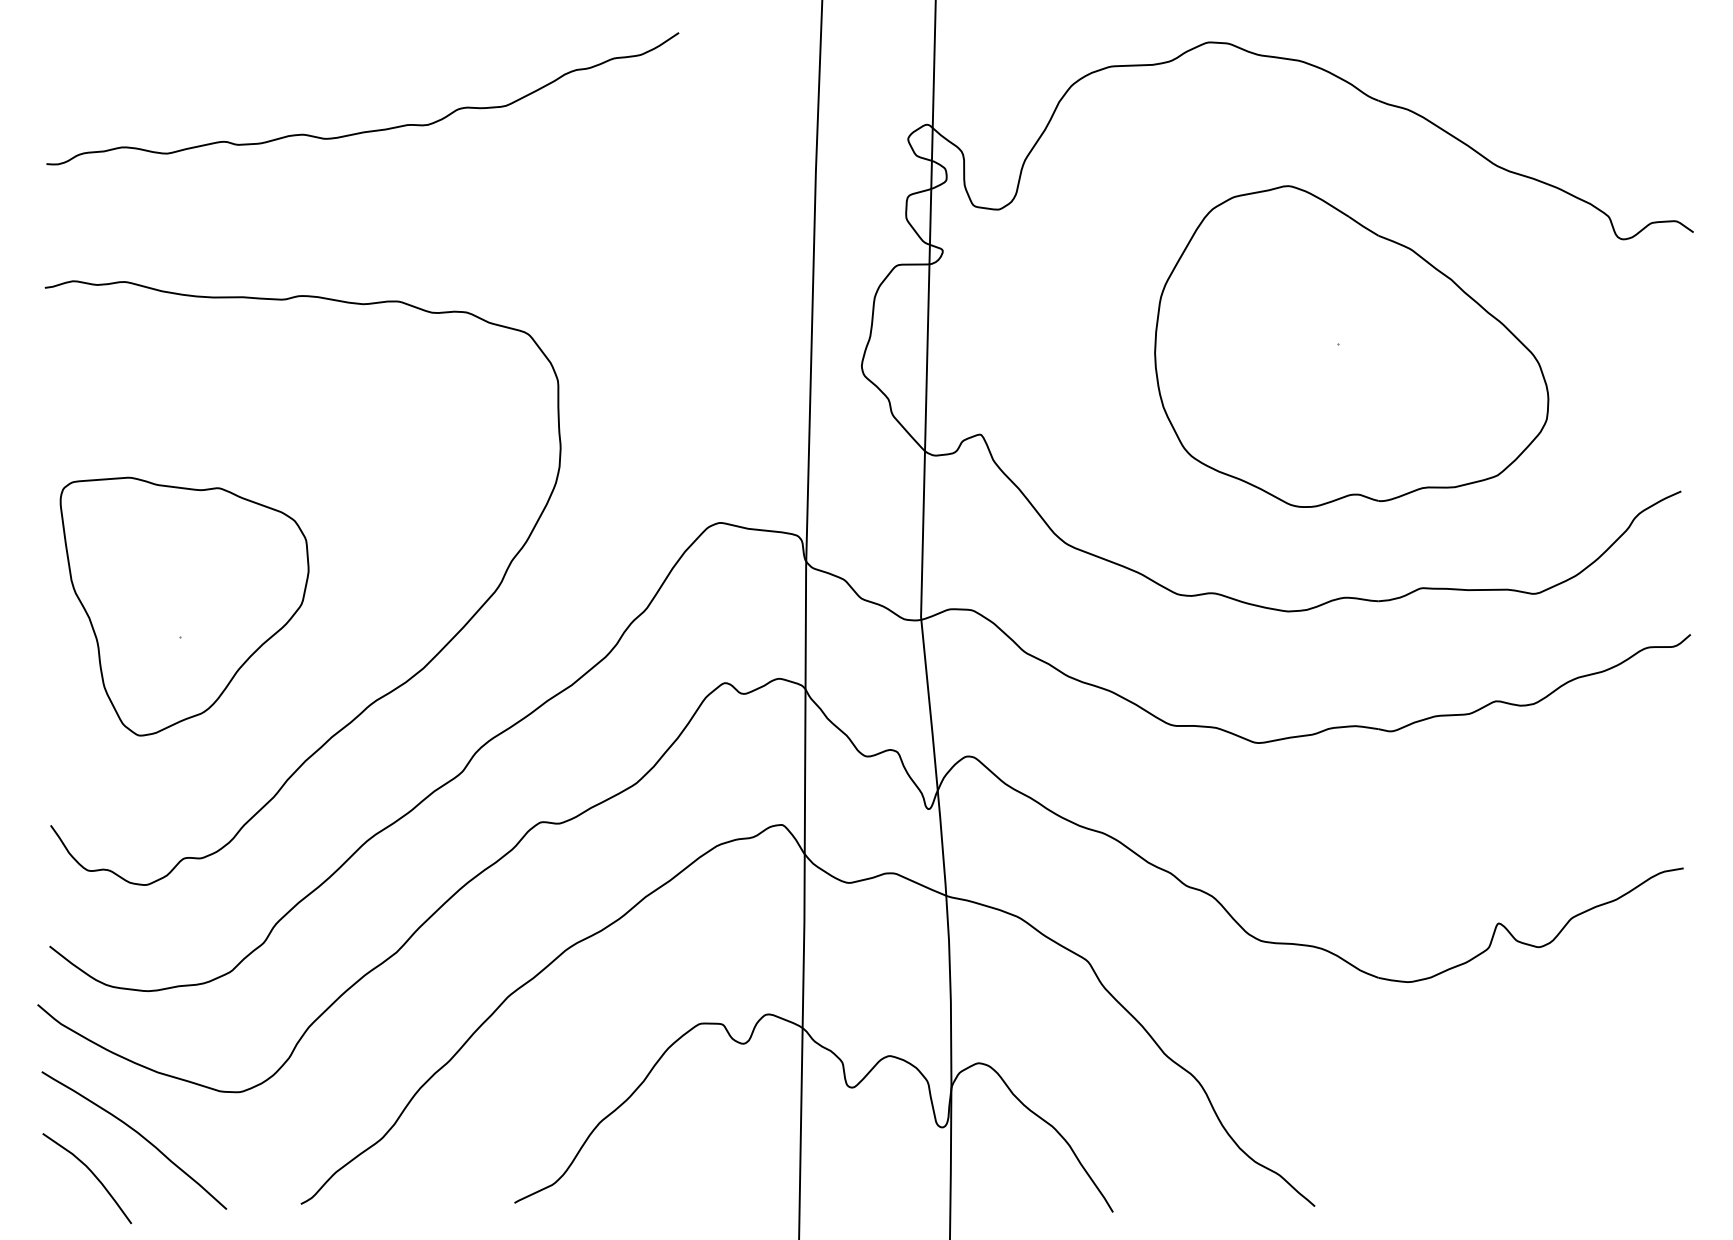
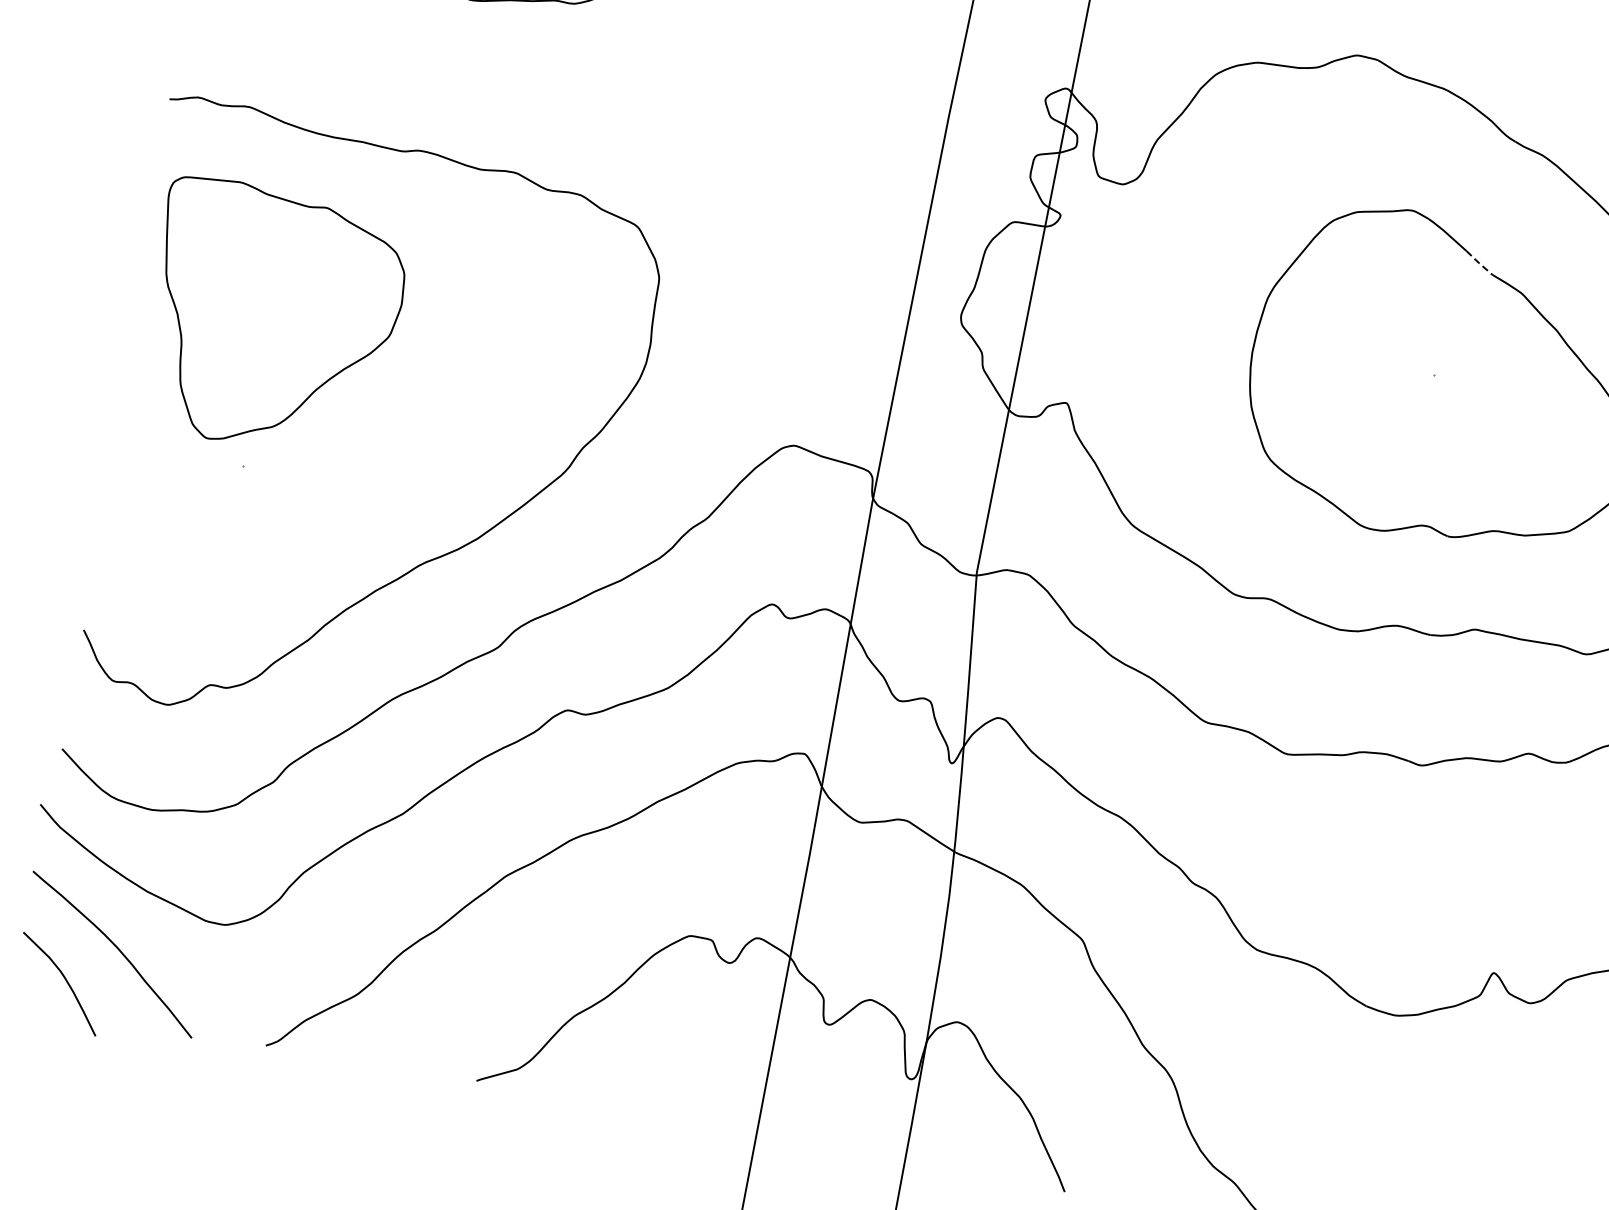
line: (1363, 226) -> (1479, 263), solid -> dashed
part: (184, 606) -> (273, 318), moved

